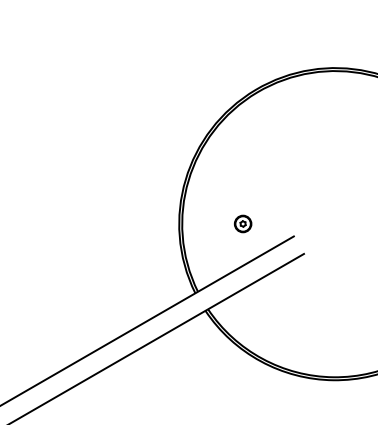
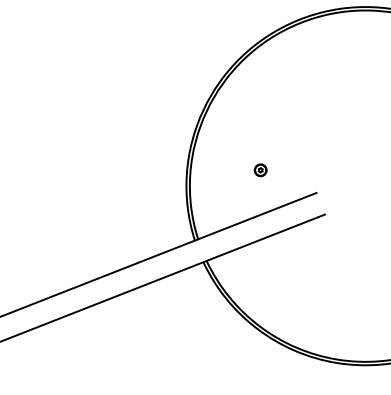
part: (242, 224) -> (260, 170), size x0.62

